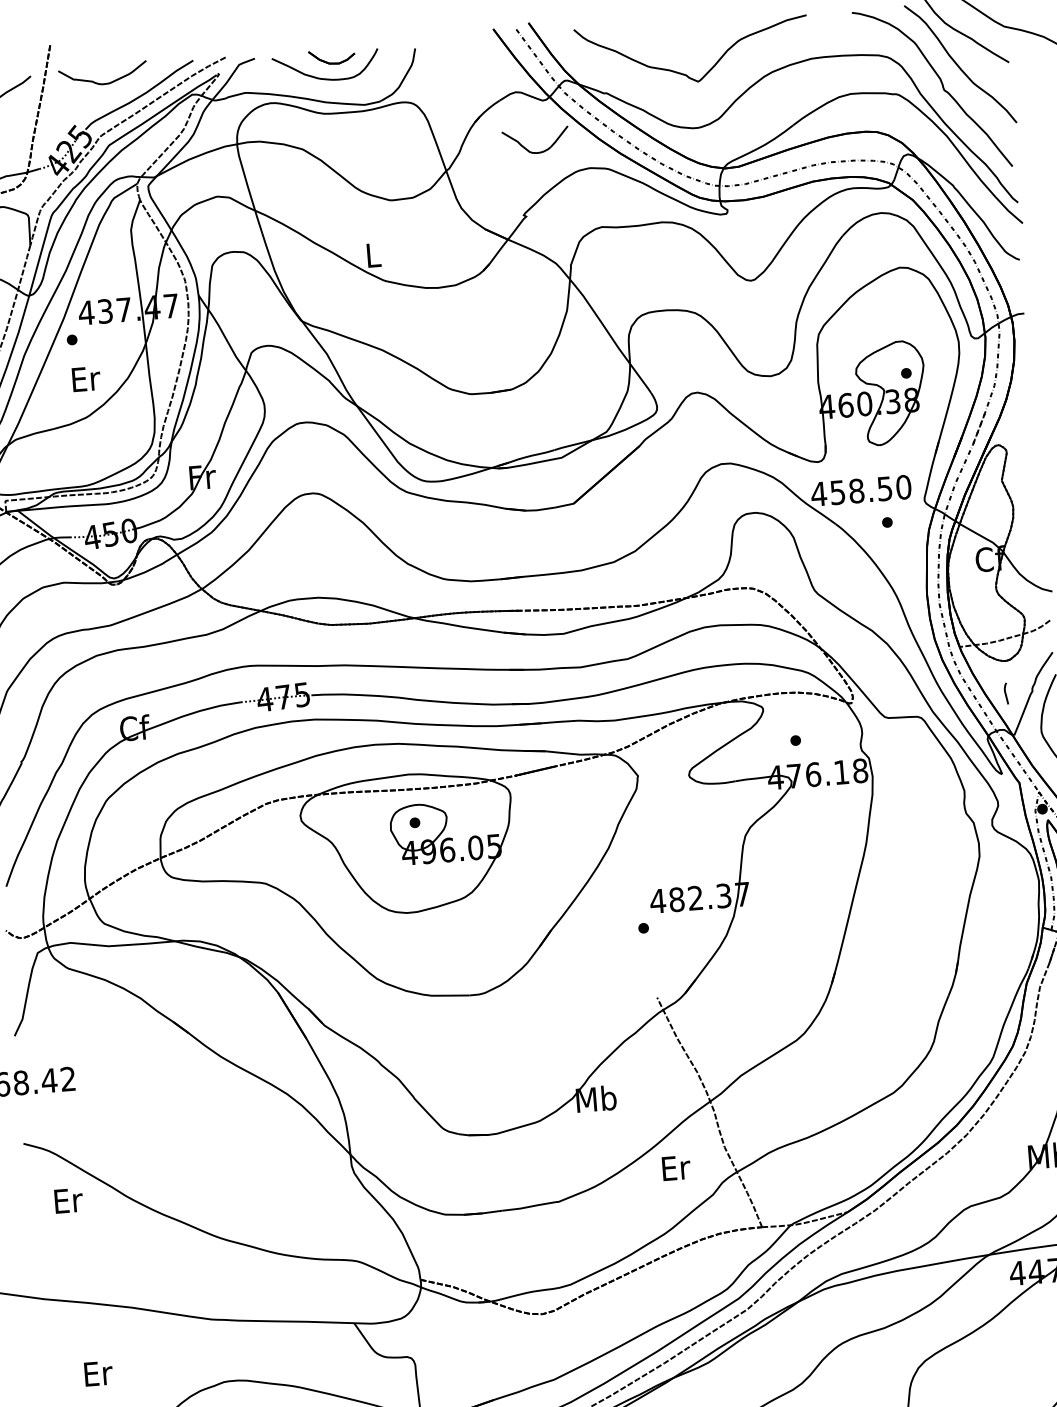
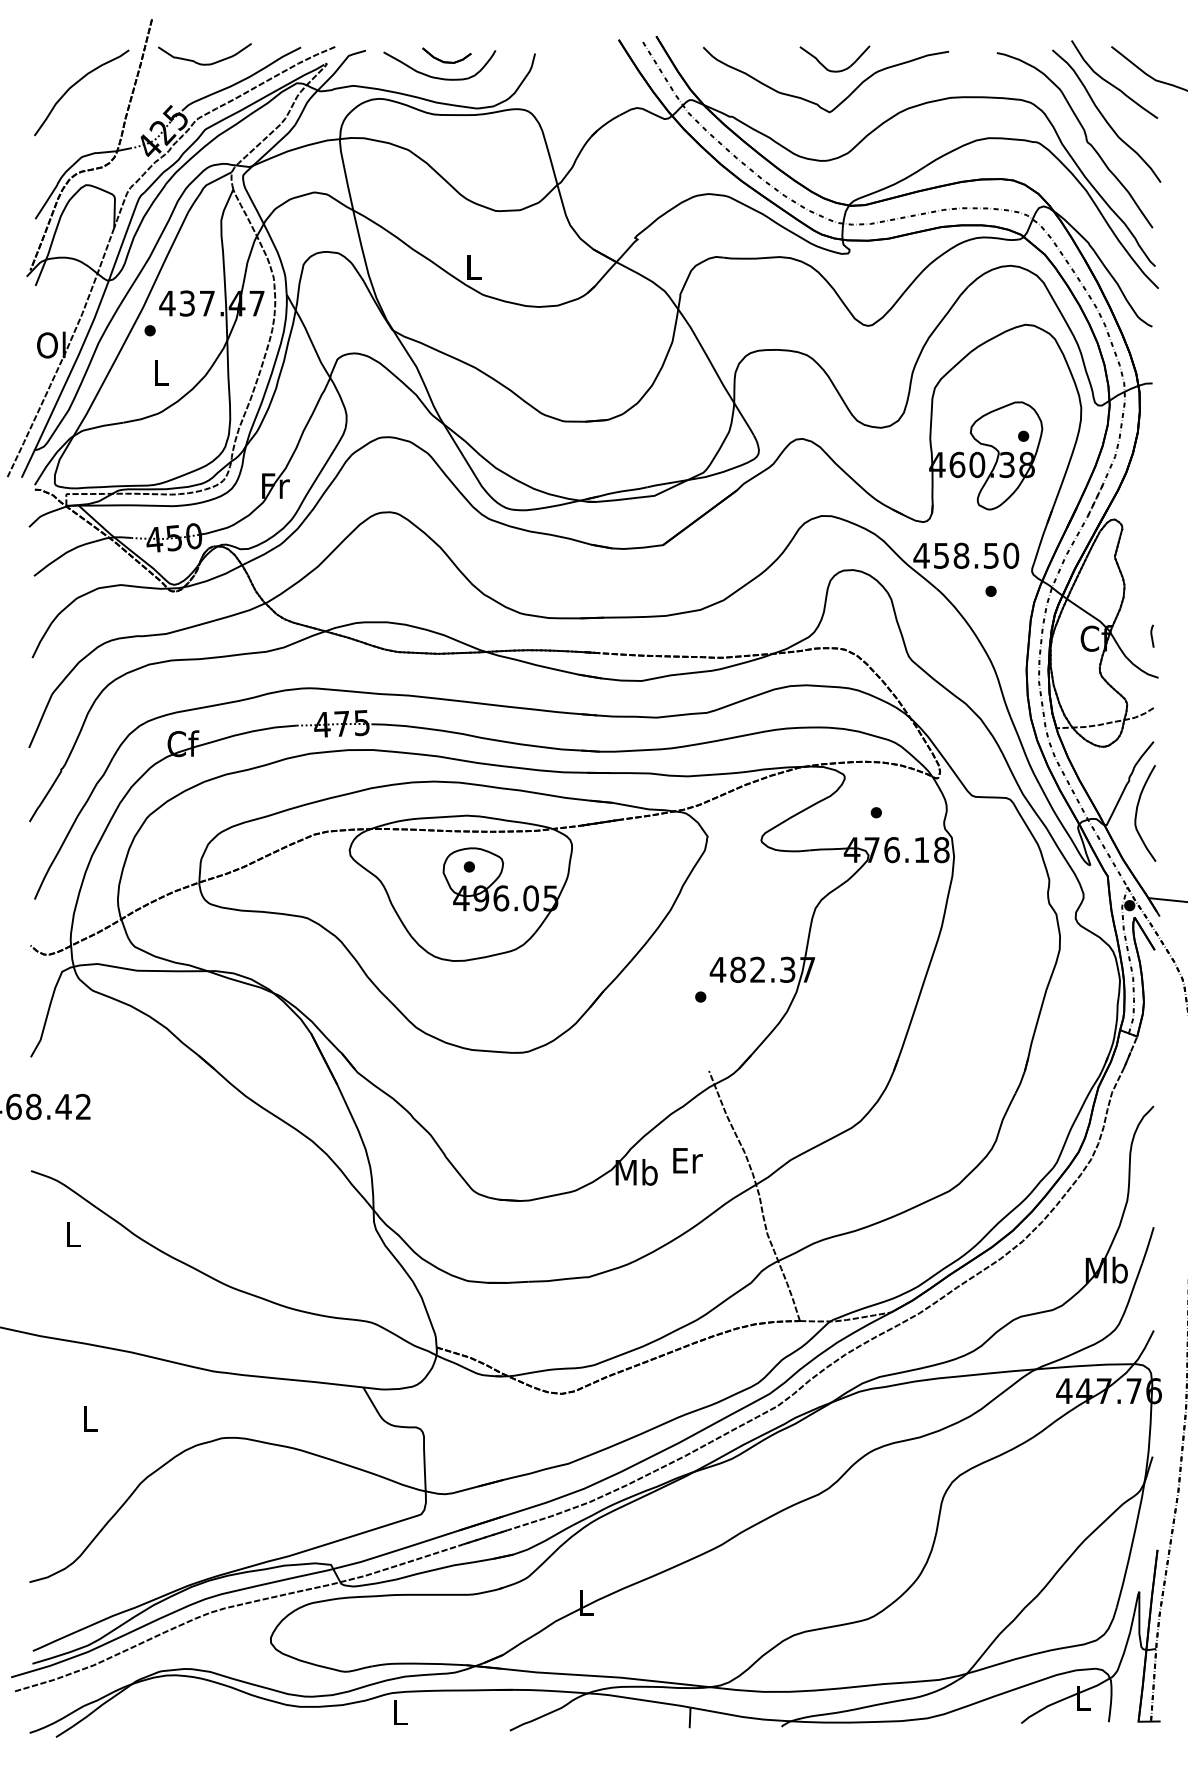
part: (536, 151) -> (834, 70), moved
text: (86, 378) -> (161, 372), Er -> L
line: (1006, 692) -> (1152, 635), moved
text: (676, 1167) -> (687, 1160), moved
text: (68, 1200) -> (73, 1234), Er -> L
text: (98, 1373) -> (90, 1418), Er -> L

